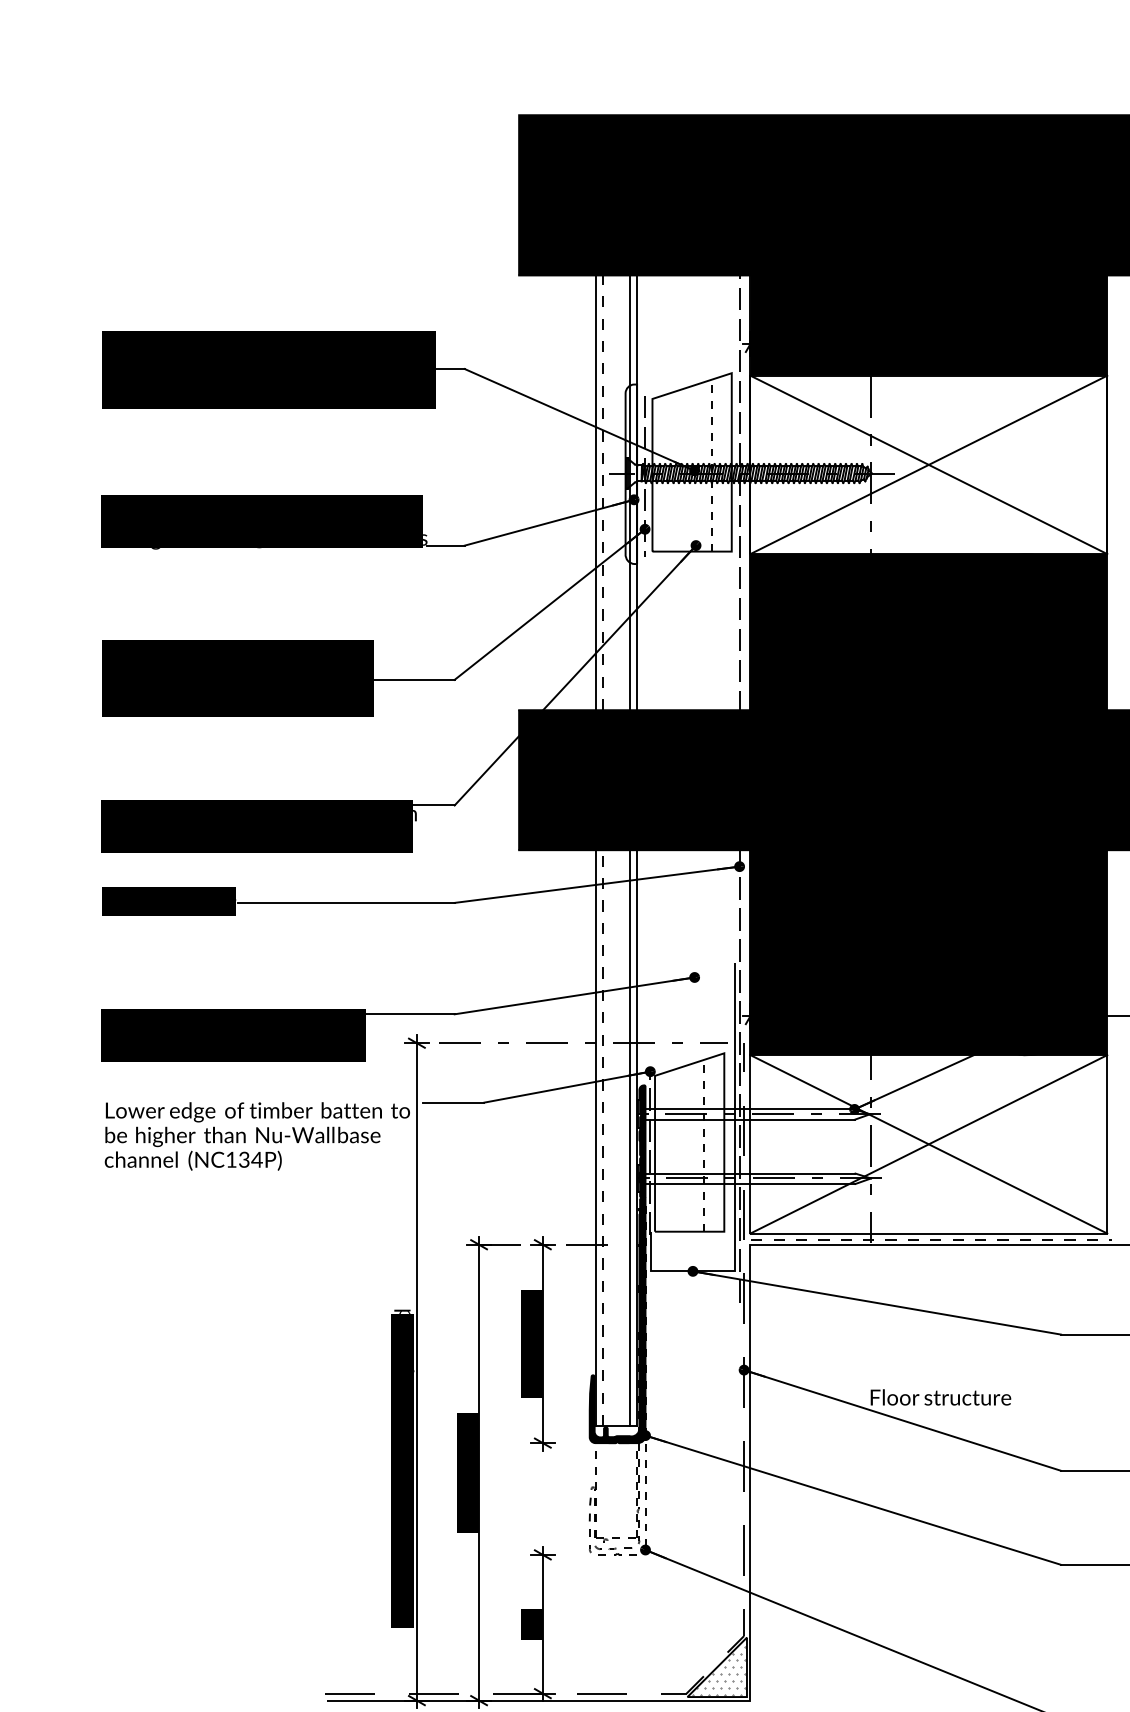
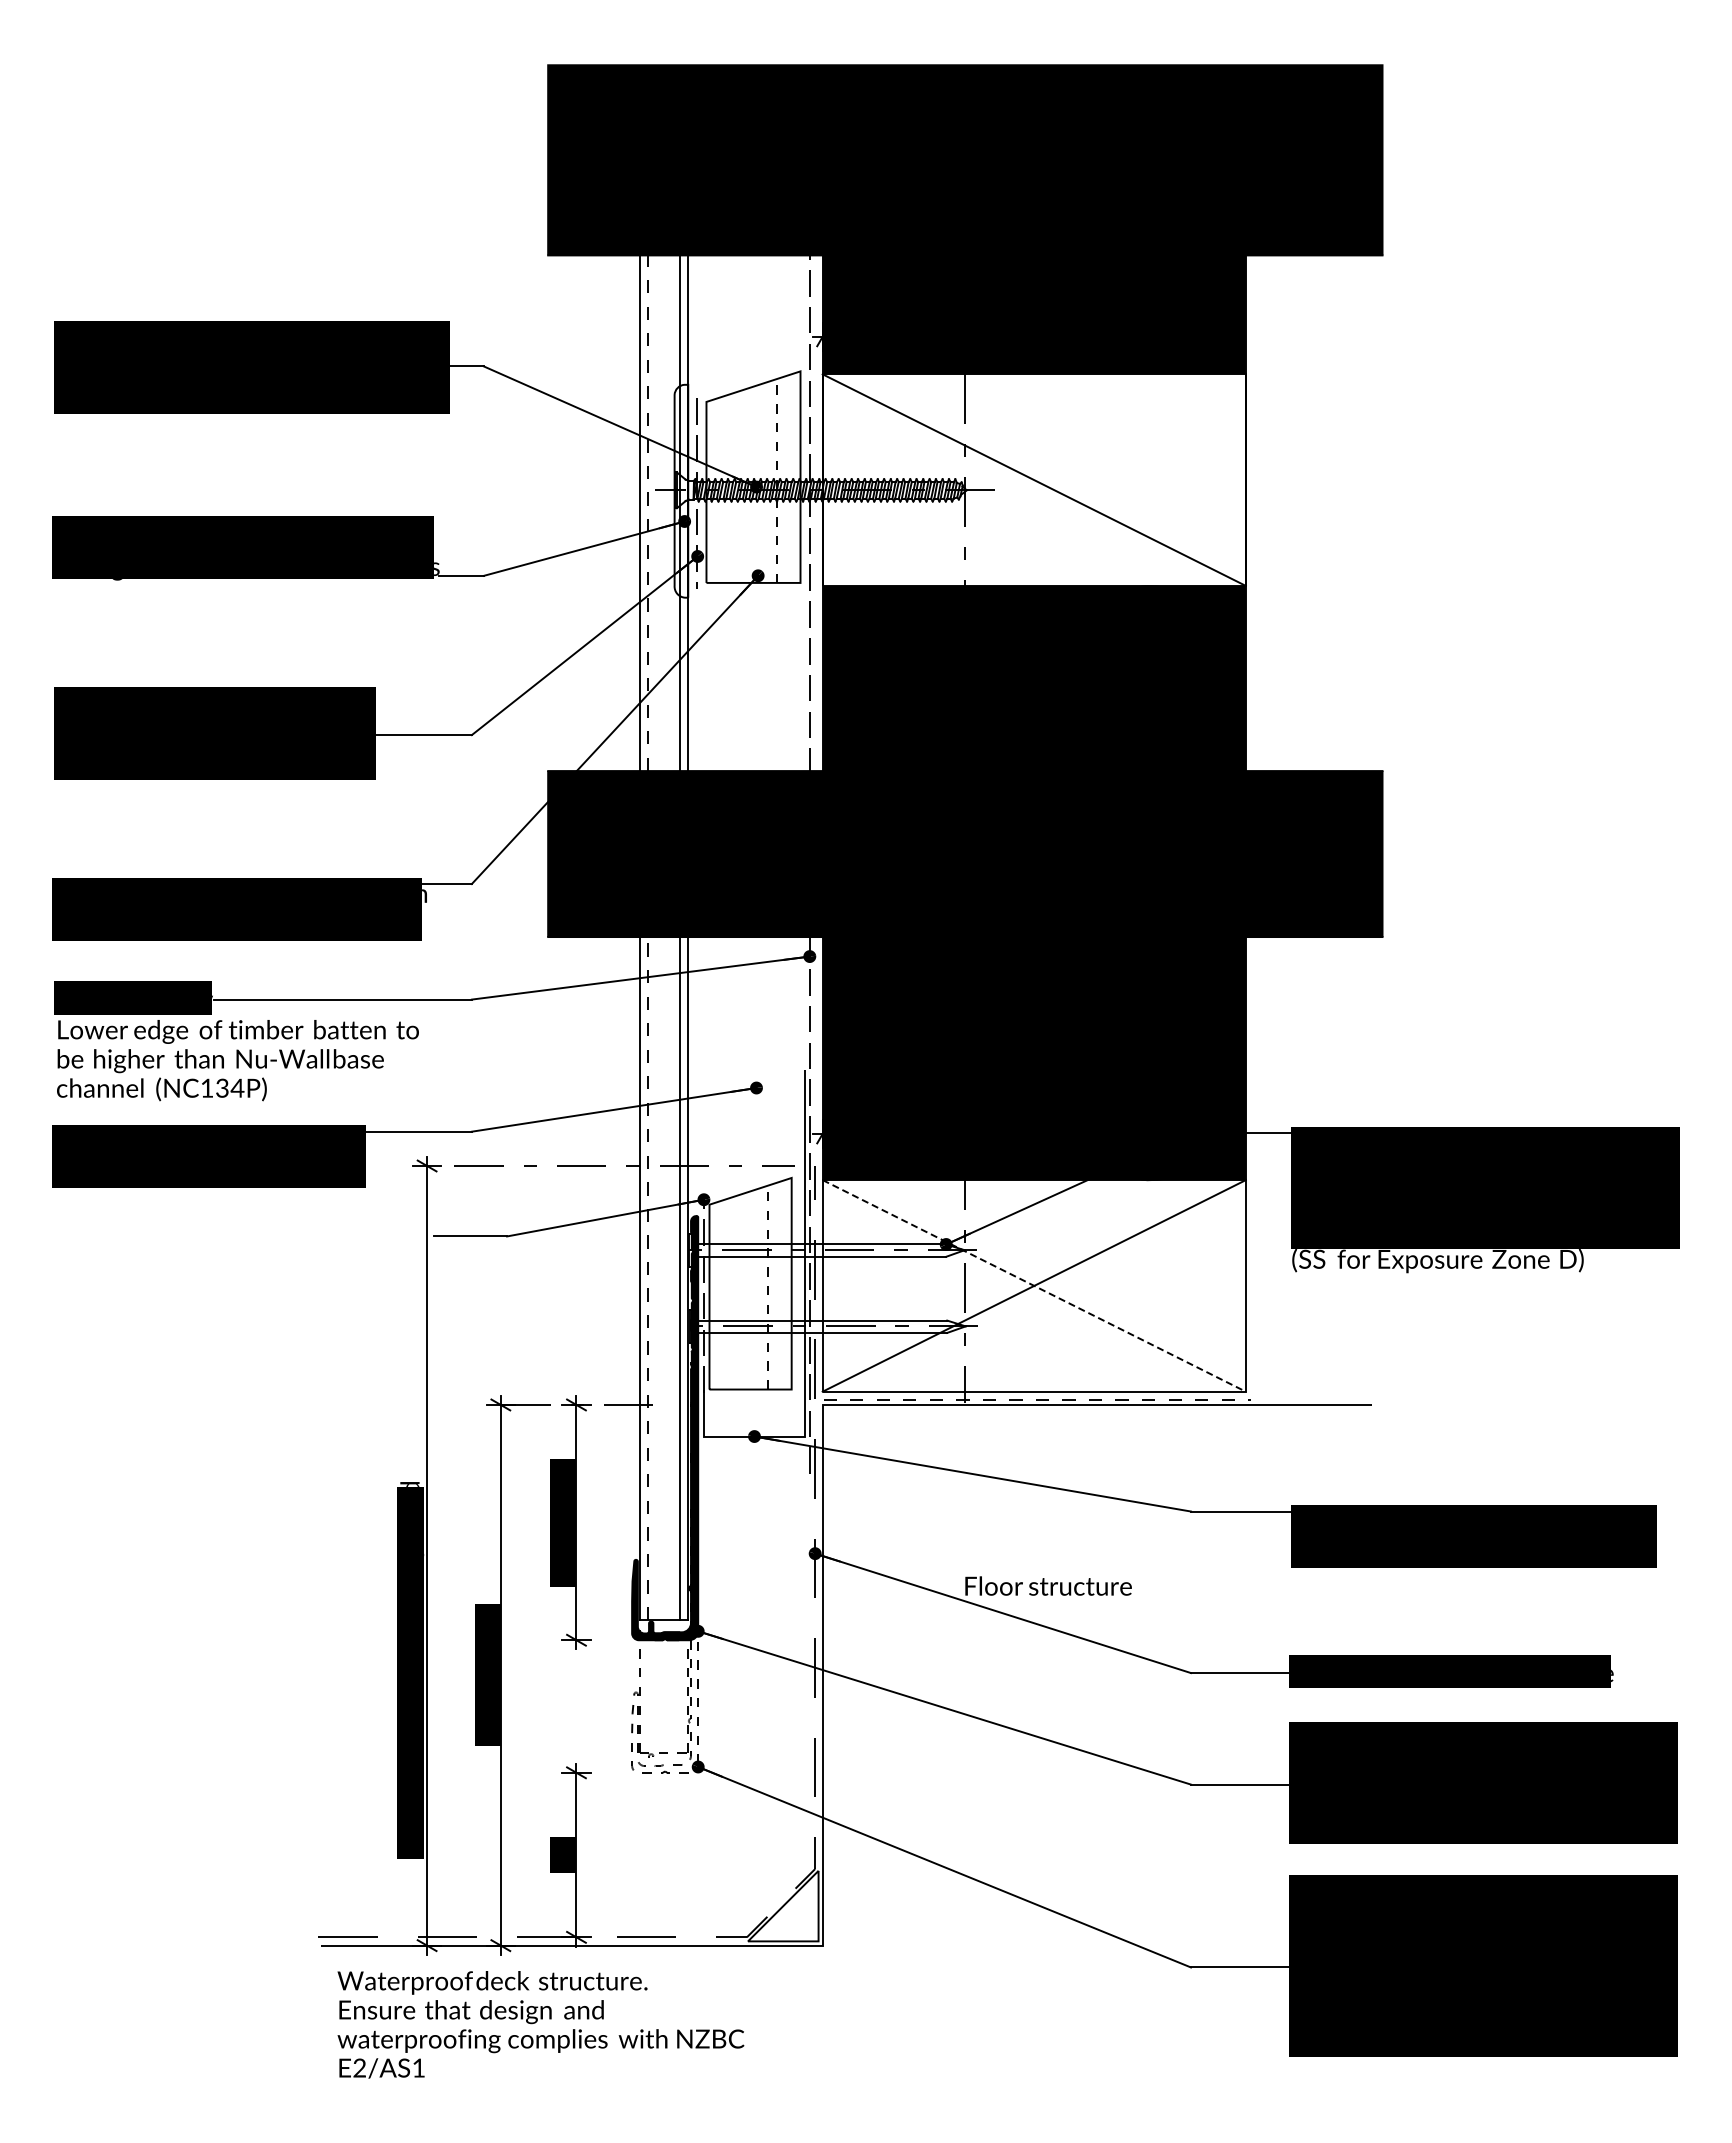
line: (928, 464) -> (1033, 479), removed
text: (257, 1136) -> (237, 1060), moved
line: (929, 1143) -> (1034, 1285), solid -> dashed
hatch: (719, 1670) -> (785, 1909), removed

